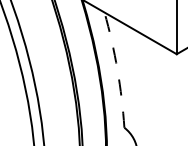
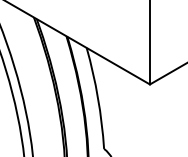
arc: (118, 69) -> (98, 97), dashed -> solid

